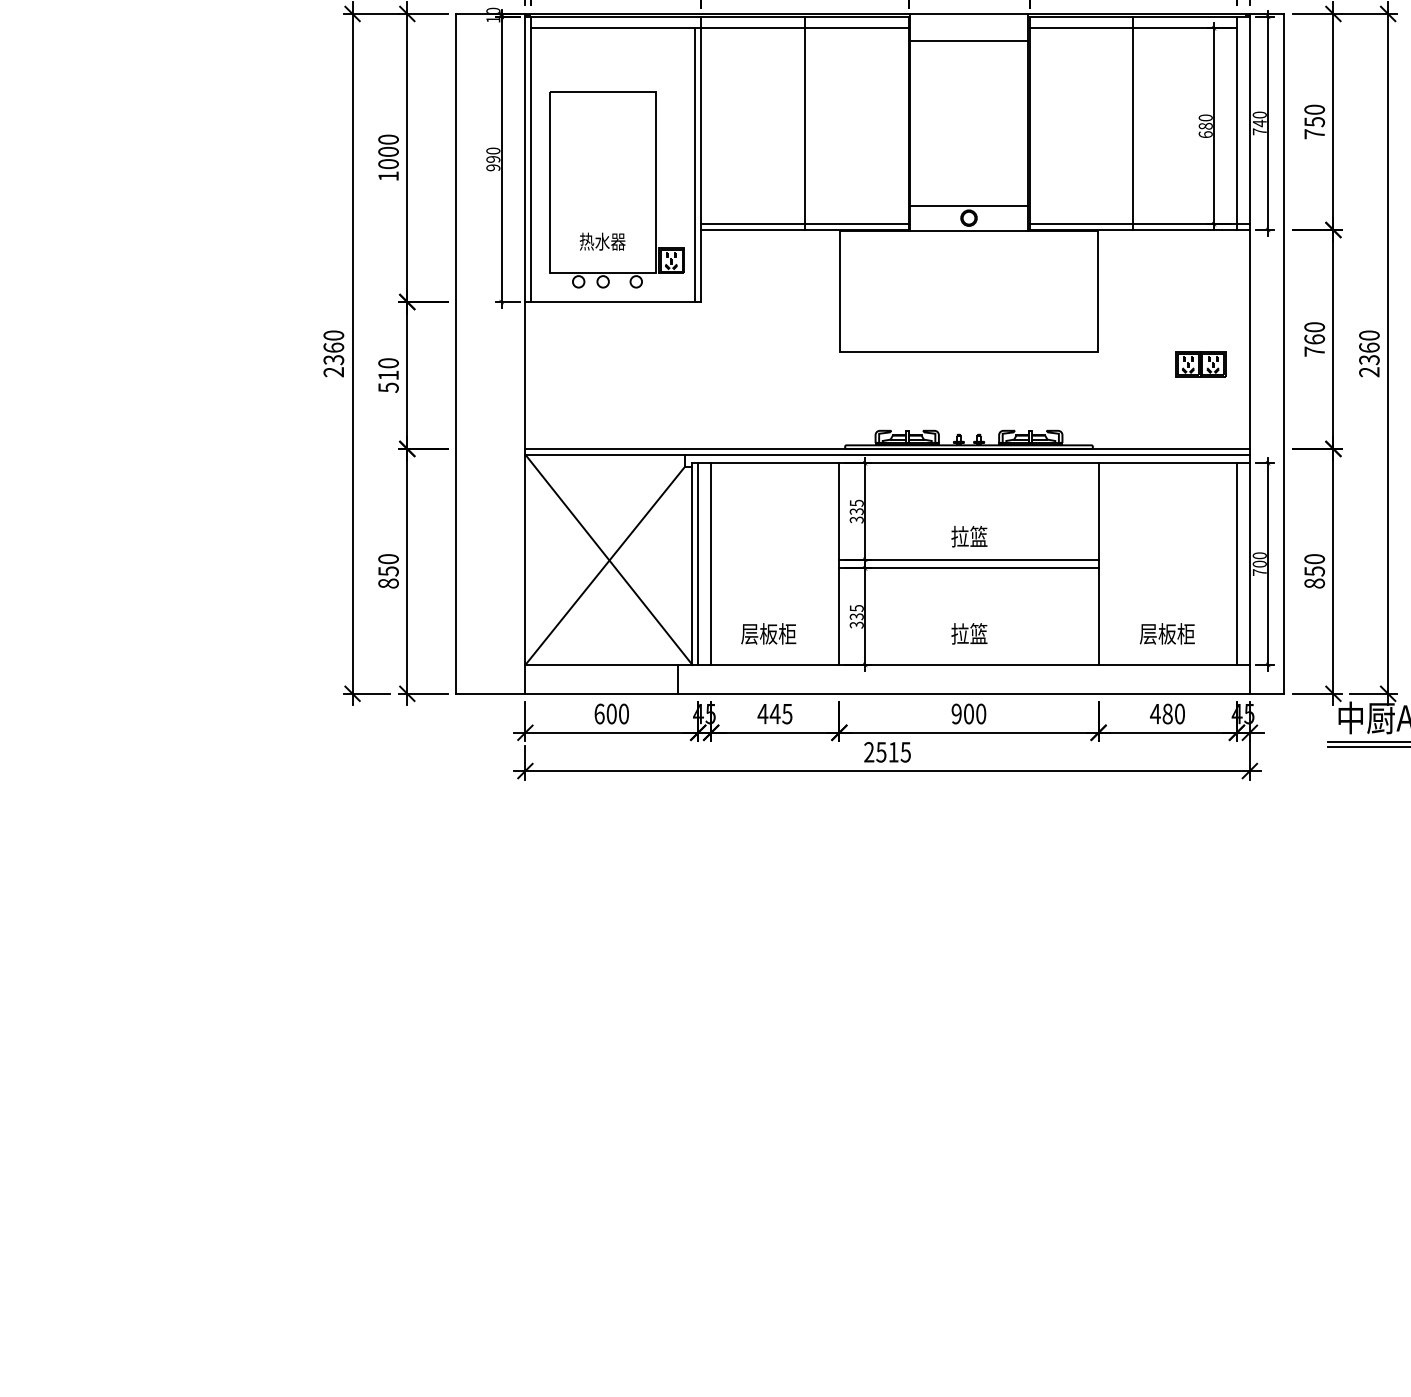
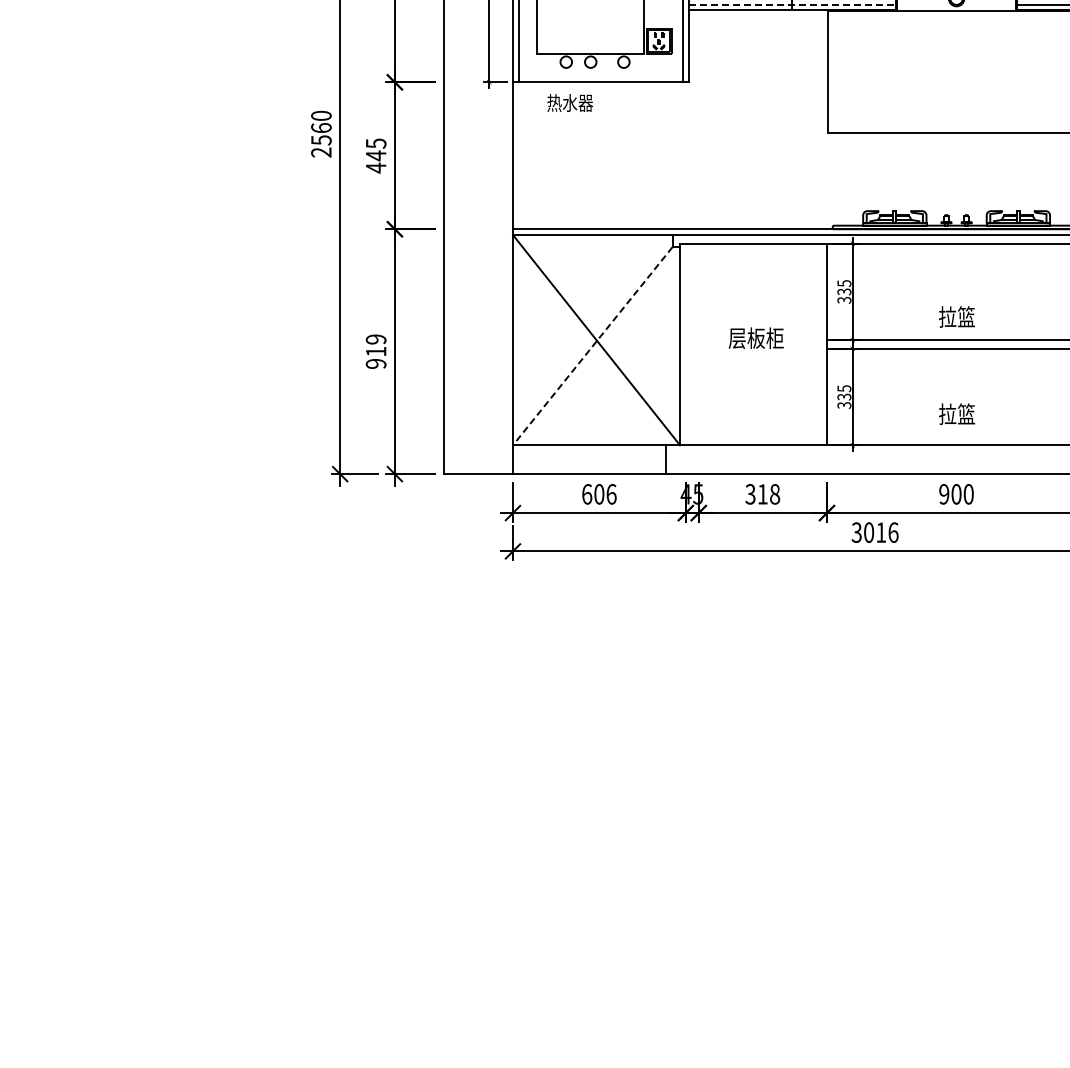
line: (804, 224) -> (792, 4), solid -> dashed
text: (602, 241) -> (570, 102), moved
text: (333, 359) -> (321, 139), 2360 -> 2560
text: (388, 375) -> (376, 155), 510 -> 445
line: (698, 563) -> (686, 343), removed
line: (711, 563) -> (699, 343), removed
line: (604, 566) -> (592, 346), solid -> dashed
text: (388, 571) -> (376, 351), 850 -> 919
text: (768, 633) -> (756, 337), moved
text: (624, 713) -> (612, 493), 600 -> 606
text: (774, 713) -> (762, 493), 445 -> 318
text: (887, 752) -> (875, 532), 2515 -> 3016

